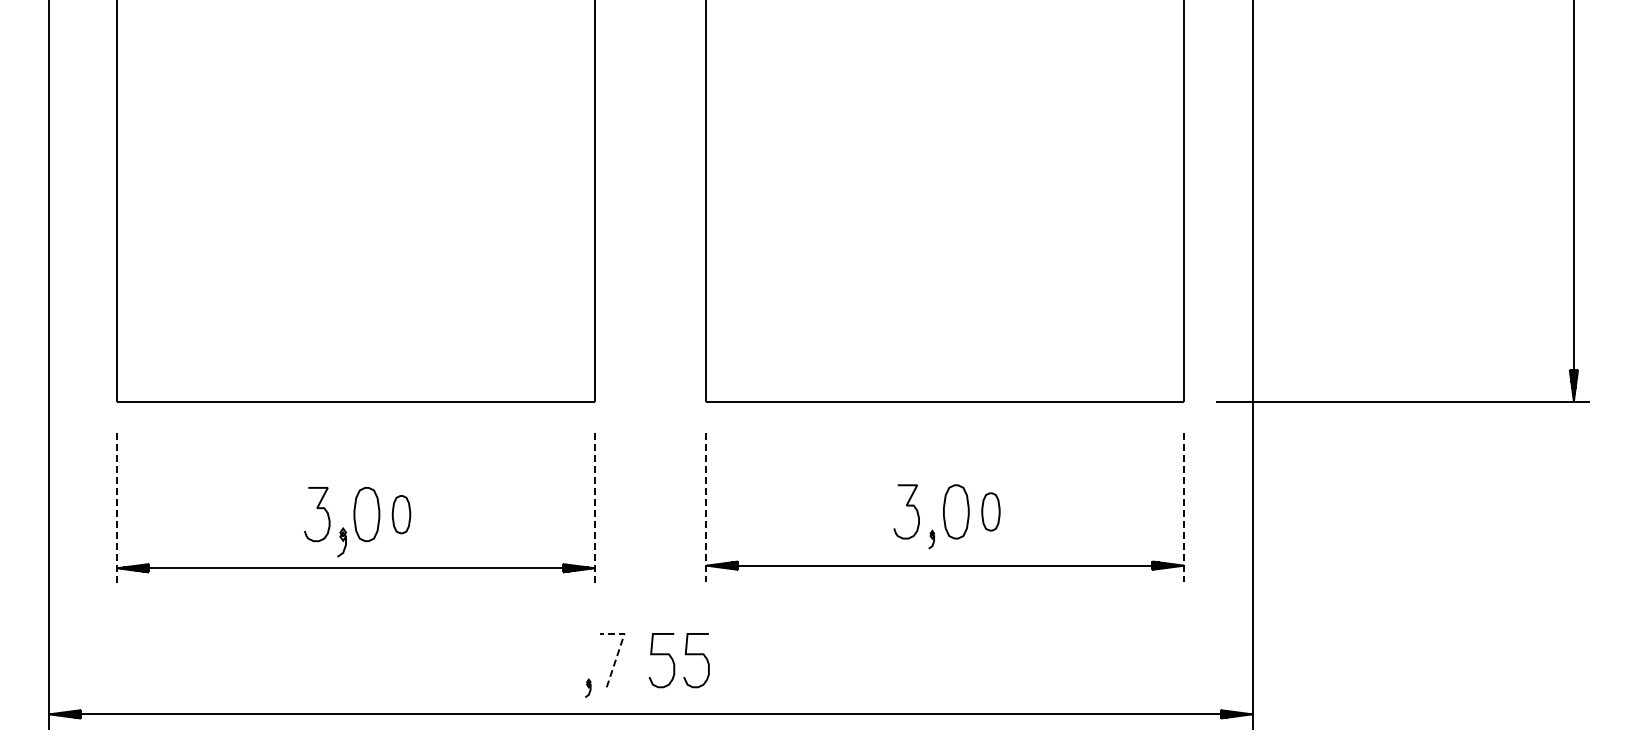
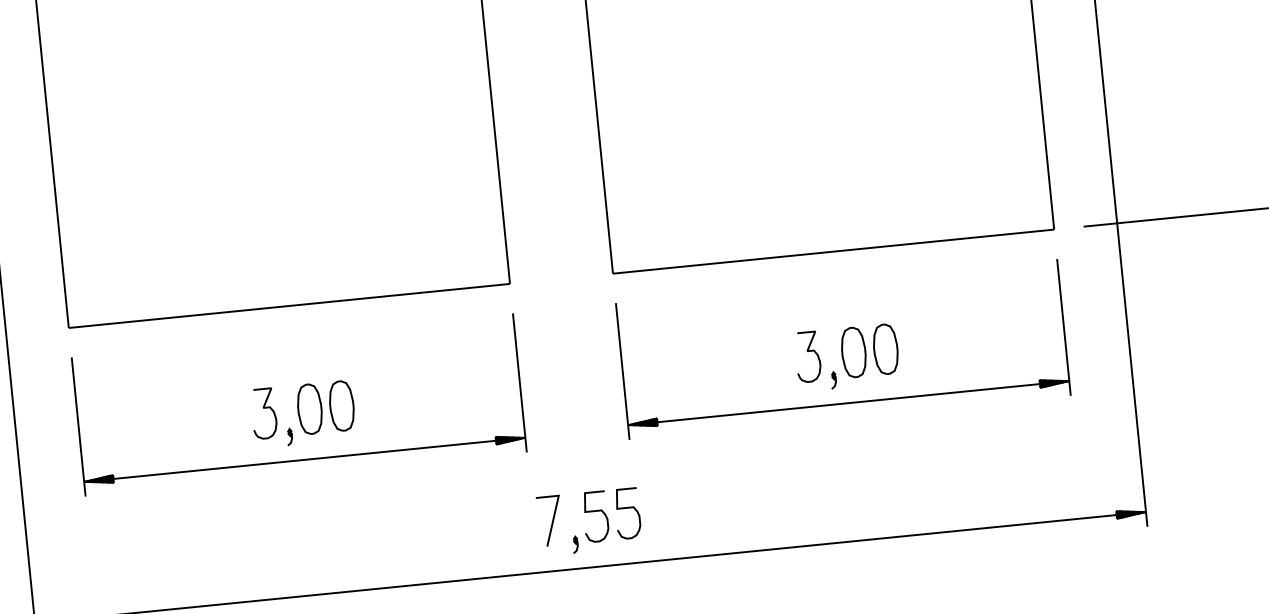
line: (706, 508) -> (622, 372), dashed -> solid
line: (1184, 508) -> (1064, 328), dashed -> solid
line: (116, 509) -> (78, 427), dashed -> solid
line: (594, 509) -> (519, 383), dashed -> solid
part: (990, 511) -> (885, 348), size x1.43
part: (401, 514) -> (341, 406), size x1.43
part: (342, 541) -> (289, 436), size x0.62
line: (619, 647) -> (555, 508), dashed -> solid
part: (588, 687) -> (575, 543), moved

